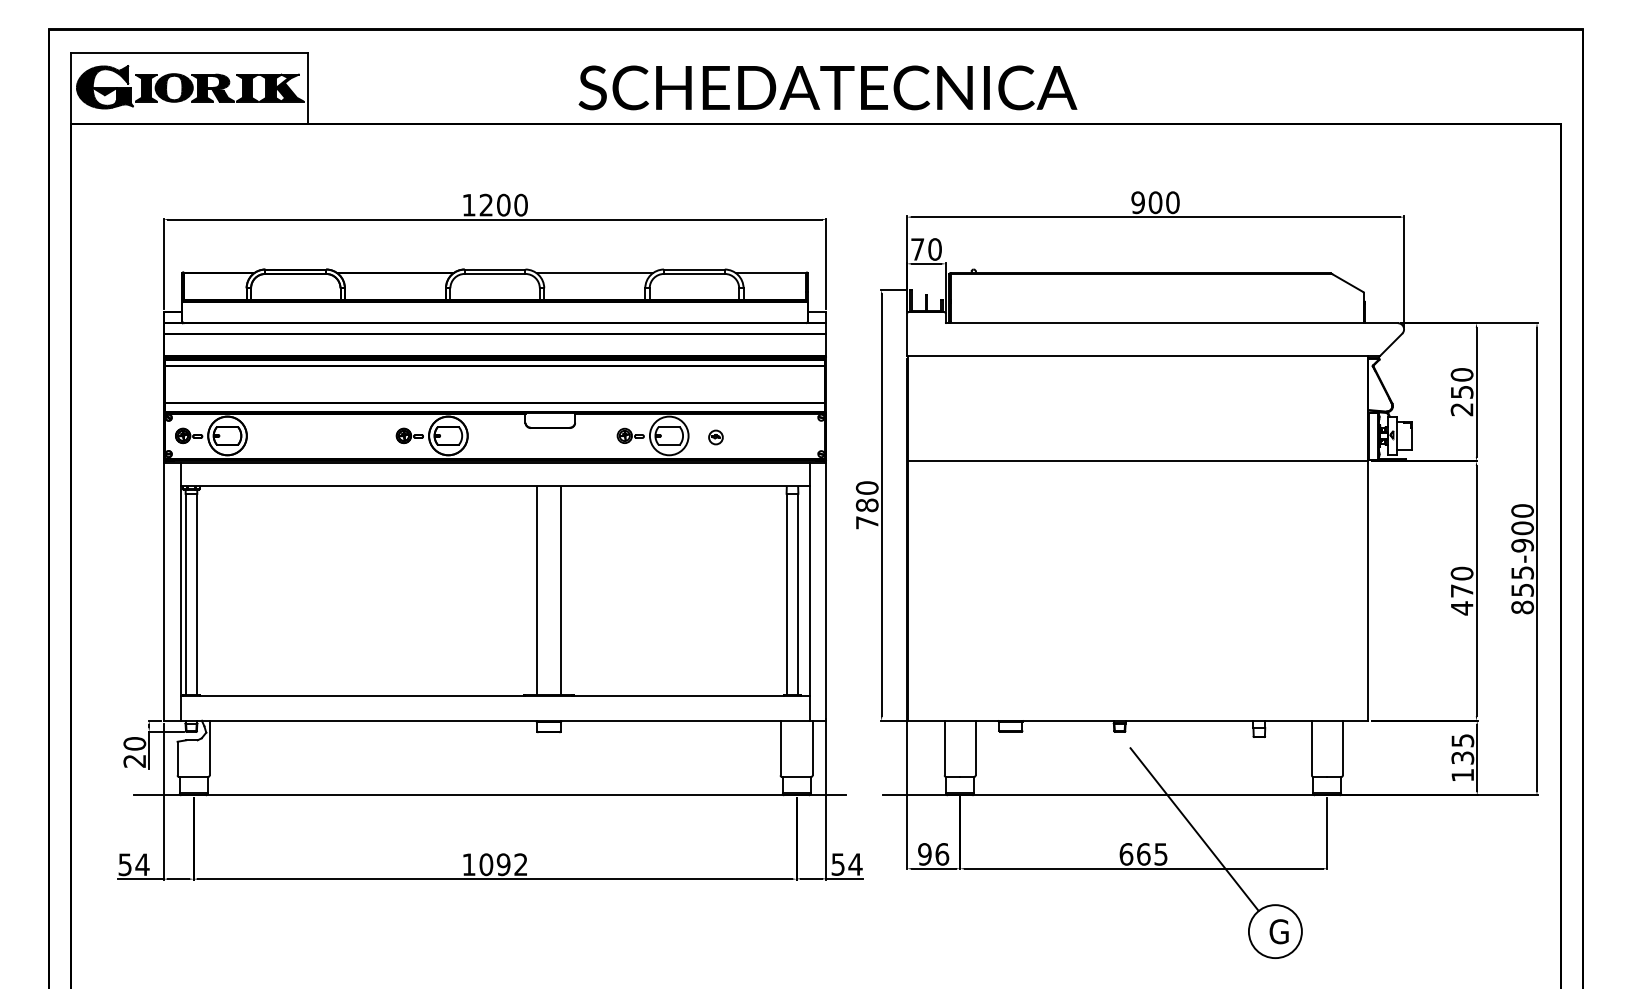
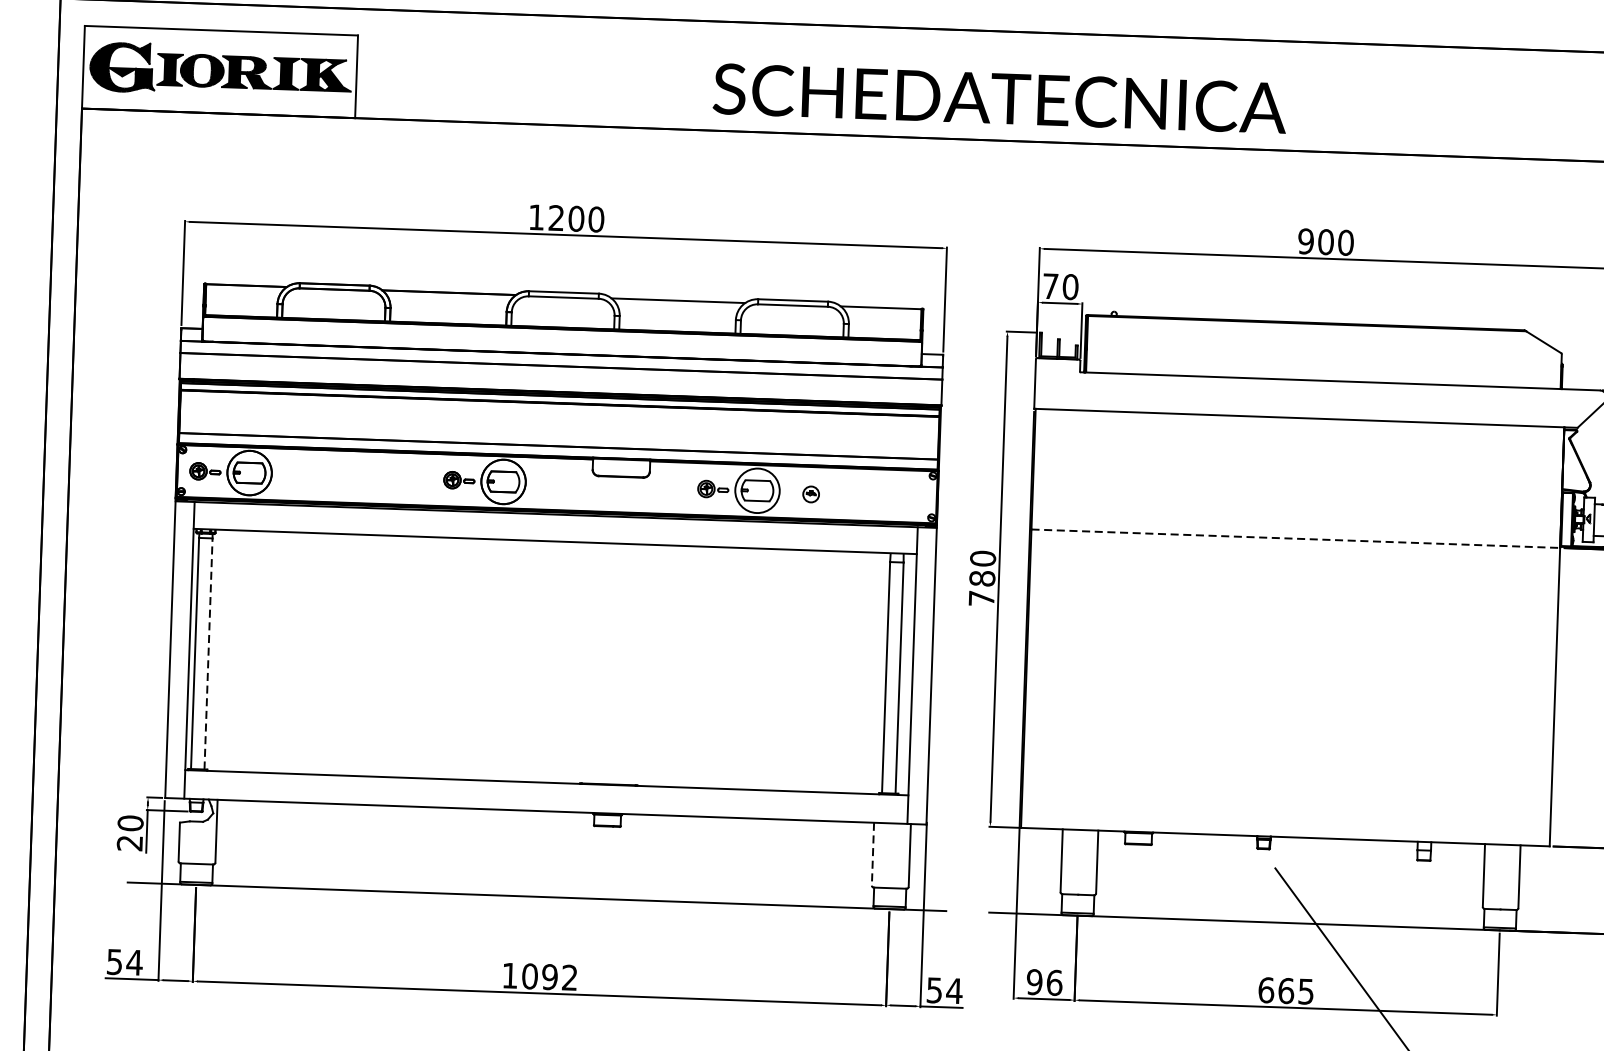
text: (827, 87) -> (999, 98), moved
line: (1138, 461) -> (1296, 539), solid -> dashed
line: (536, 590) -> (598, 663), removed
line: (561, 590) -> (627, 664), removed
line: (197, 593) -> (208, 653), solid -> dashed
line: (780, 748) -> (872, 854), solid -> dashed

